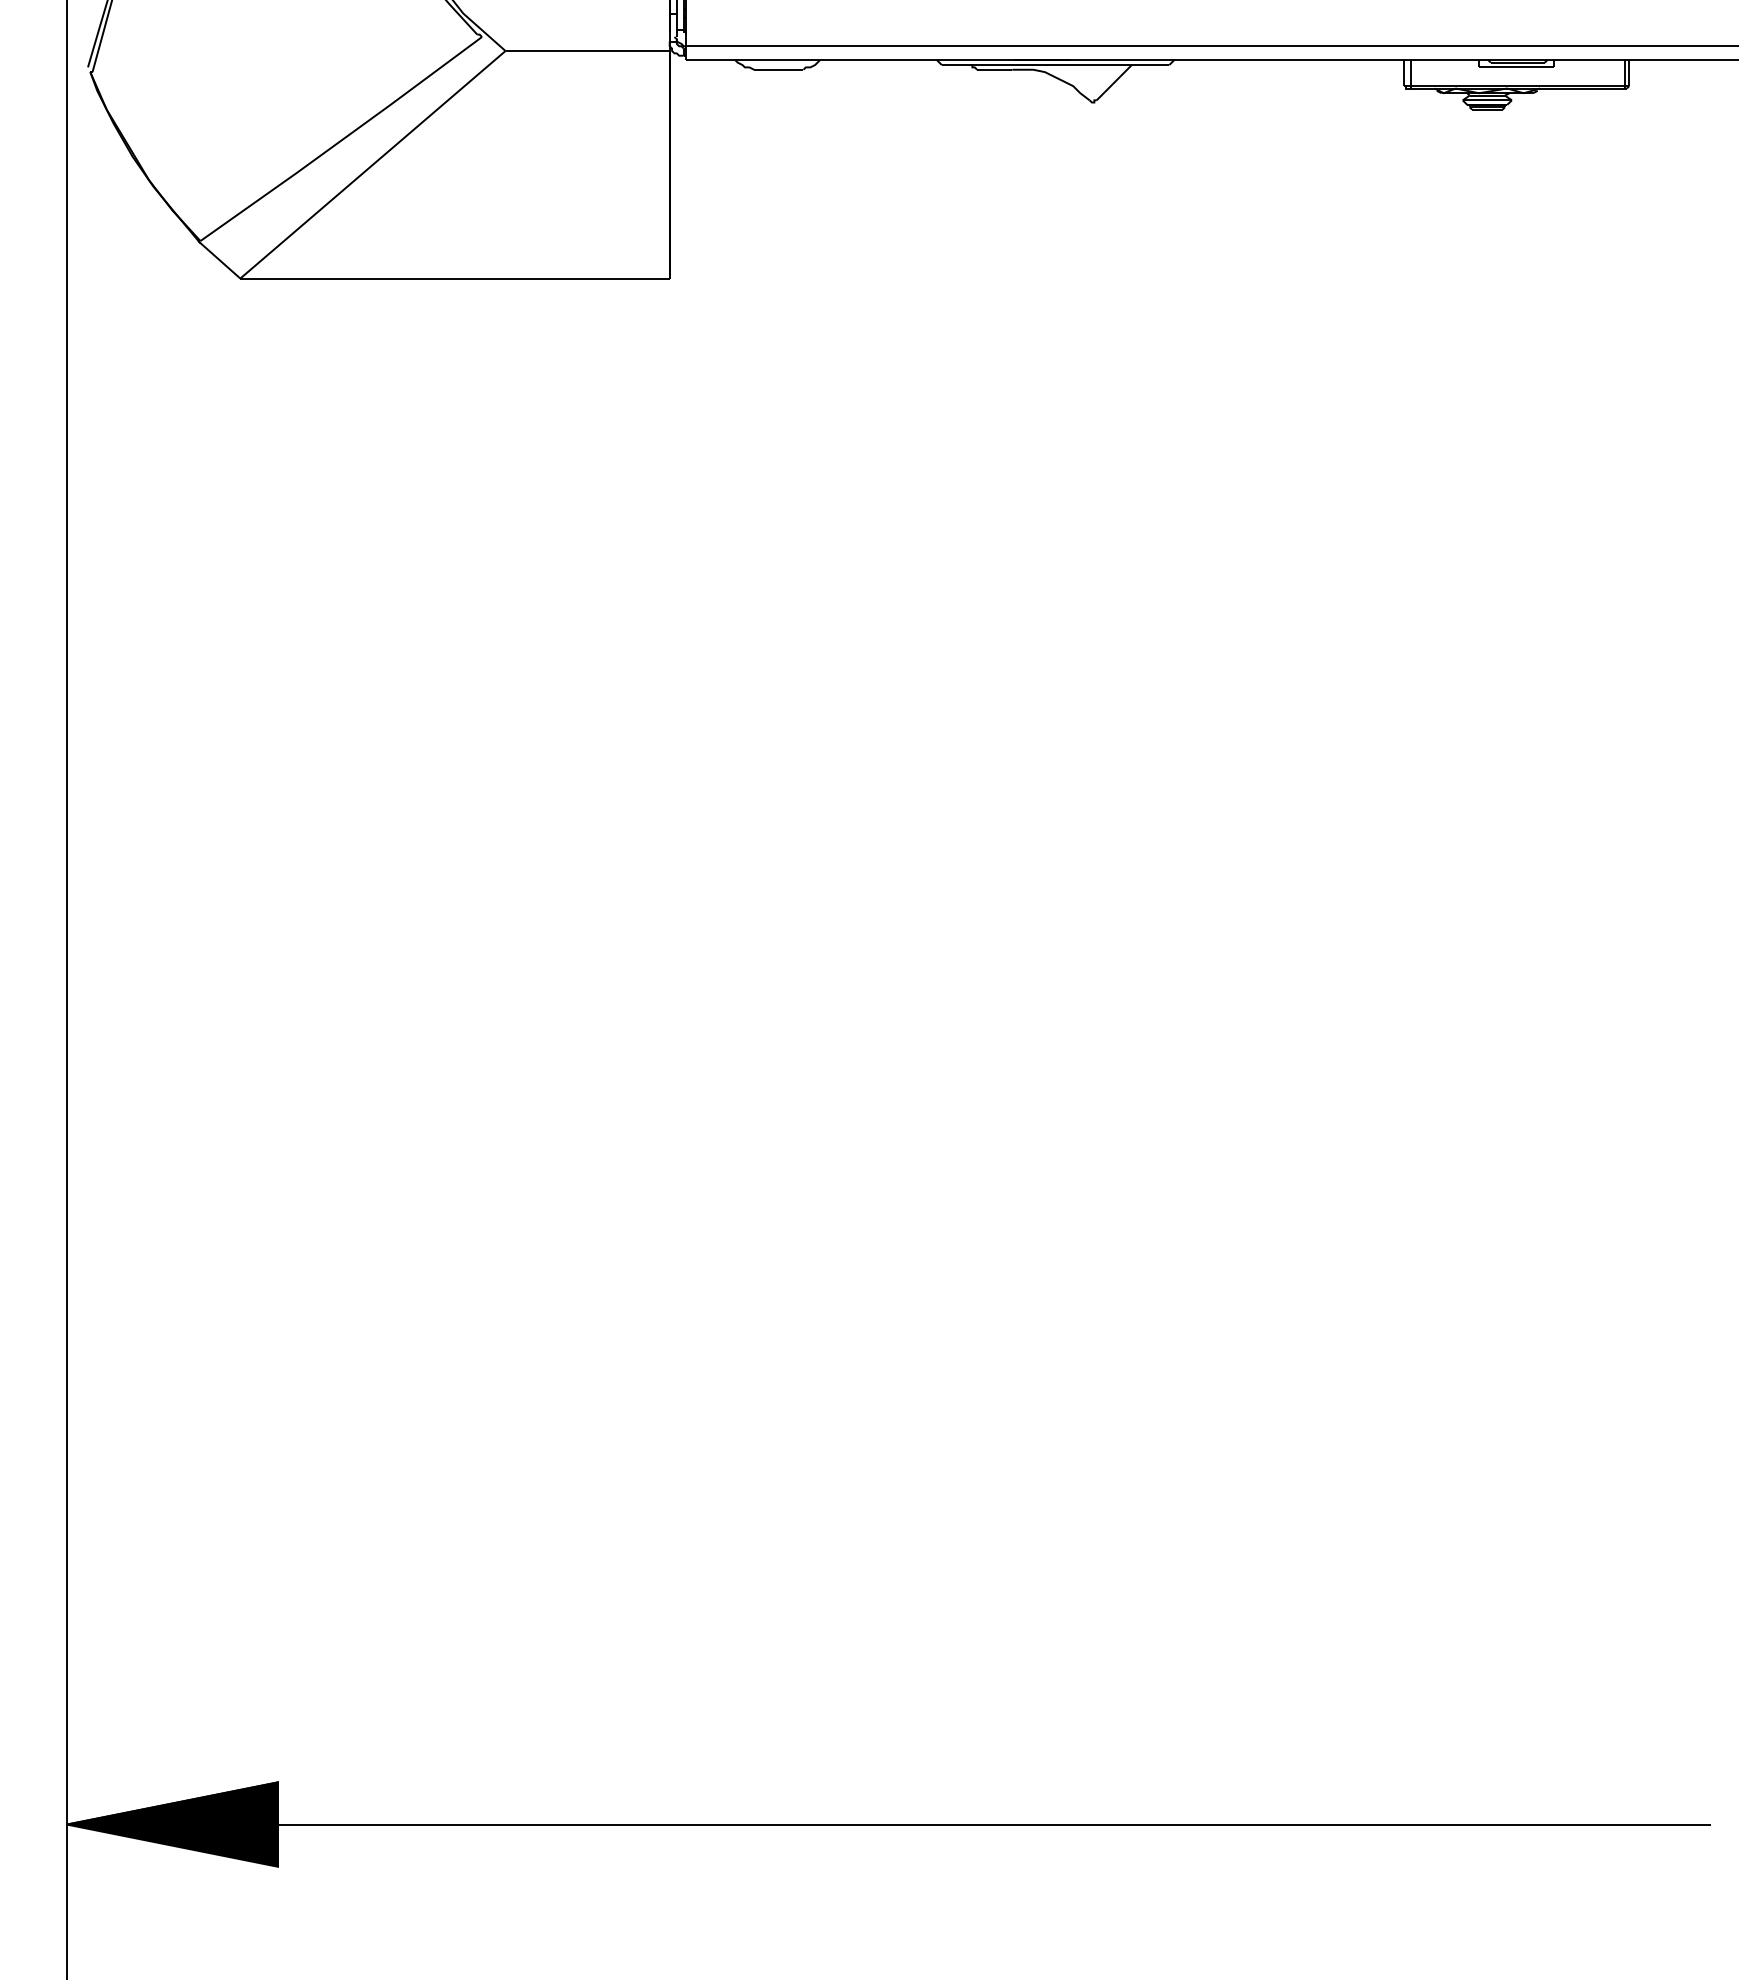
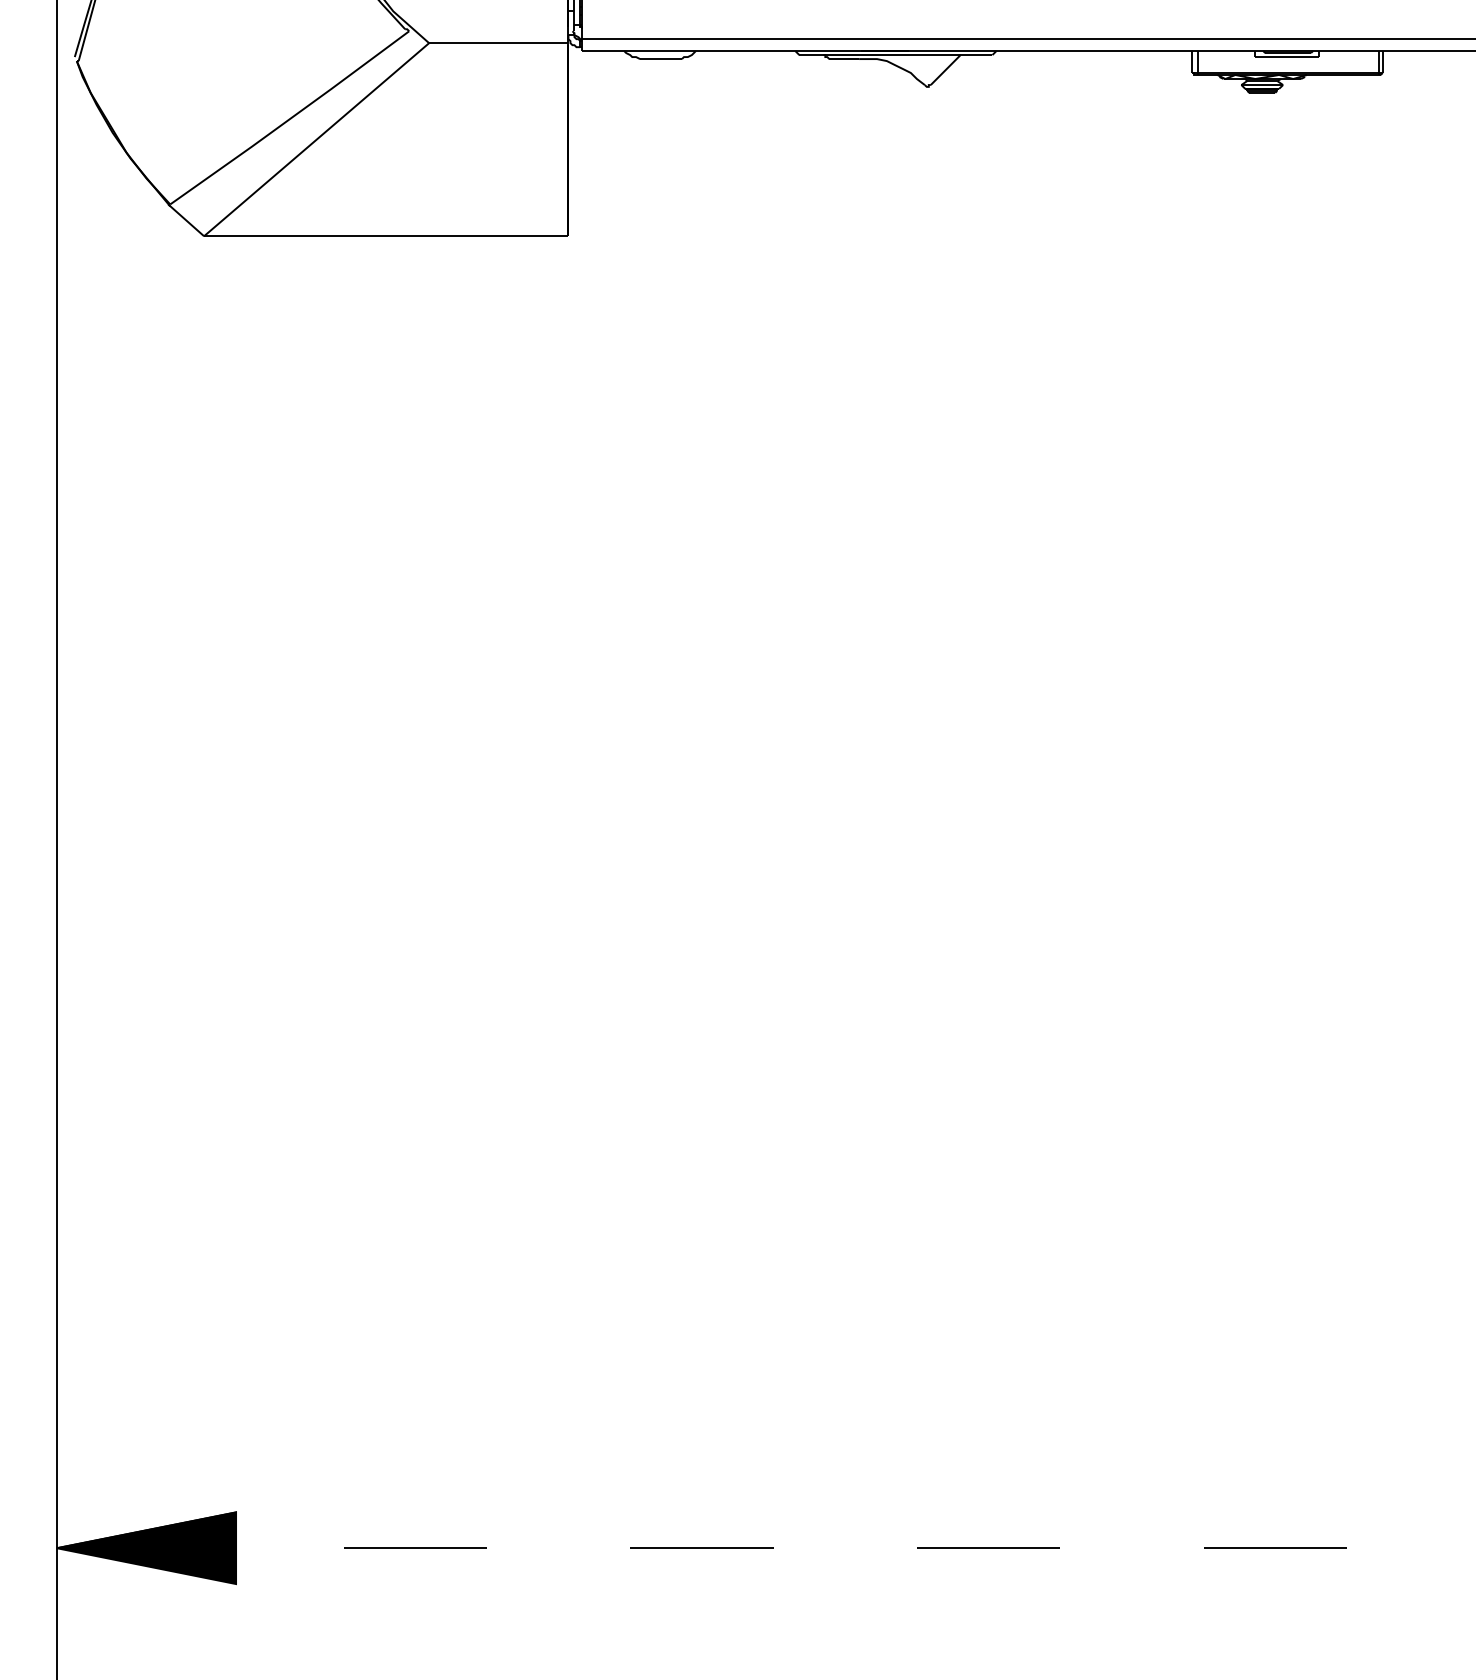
line: (889, 1824) -> (754, 1548), solid -> dashed

